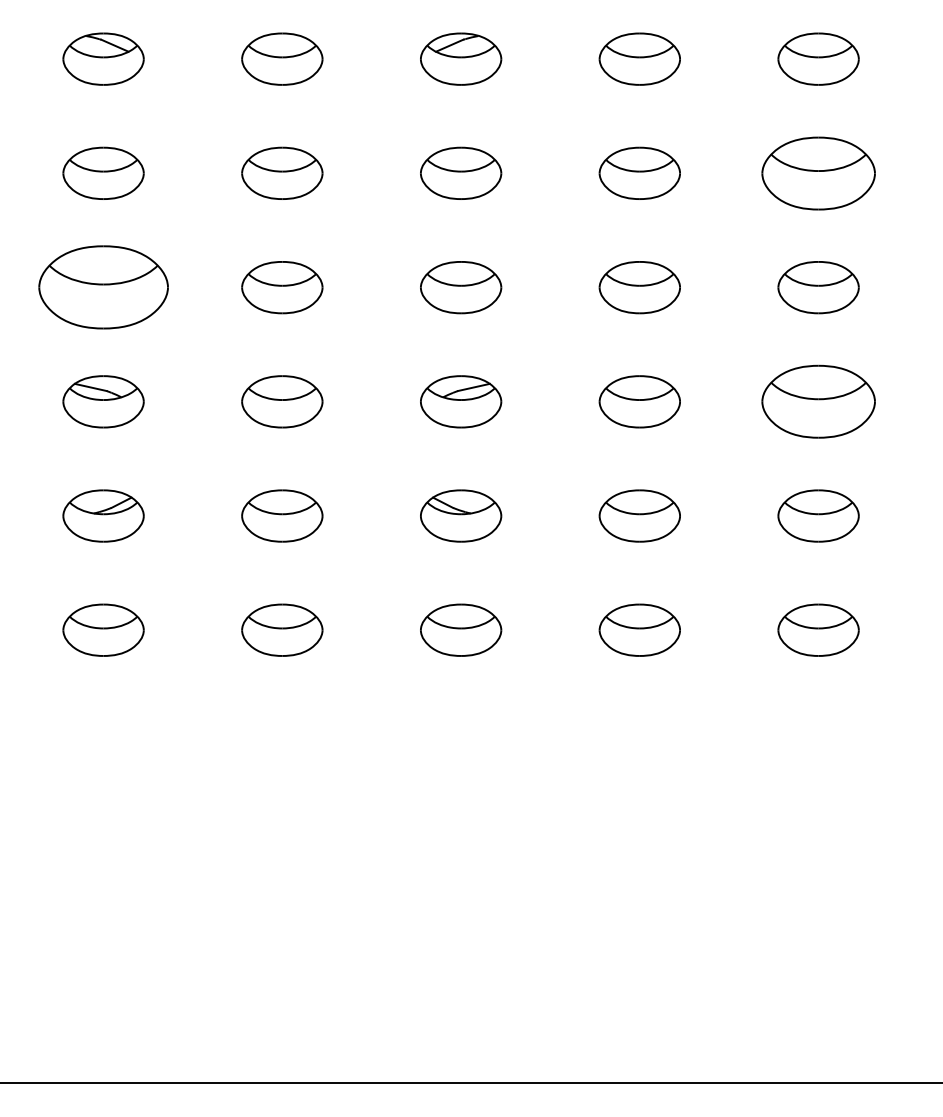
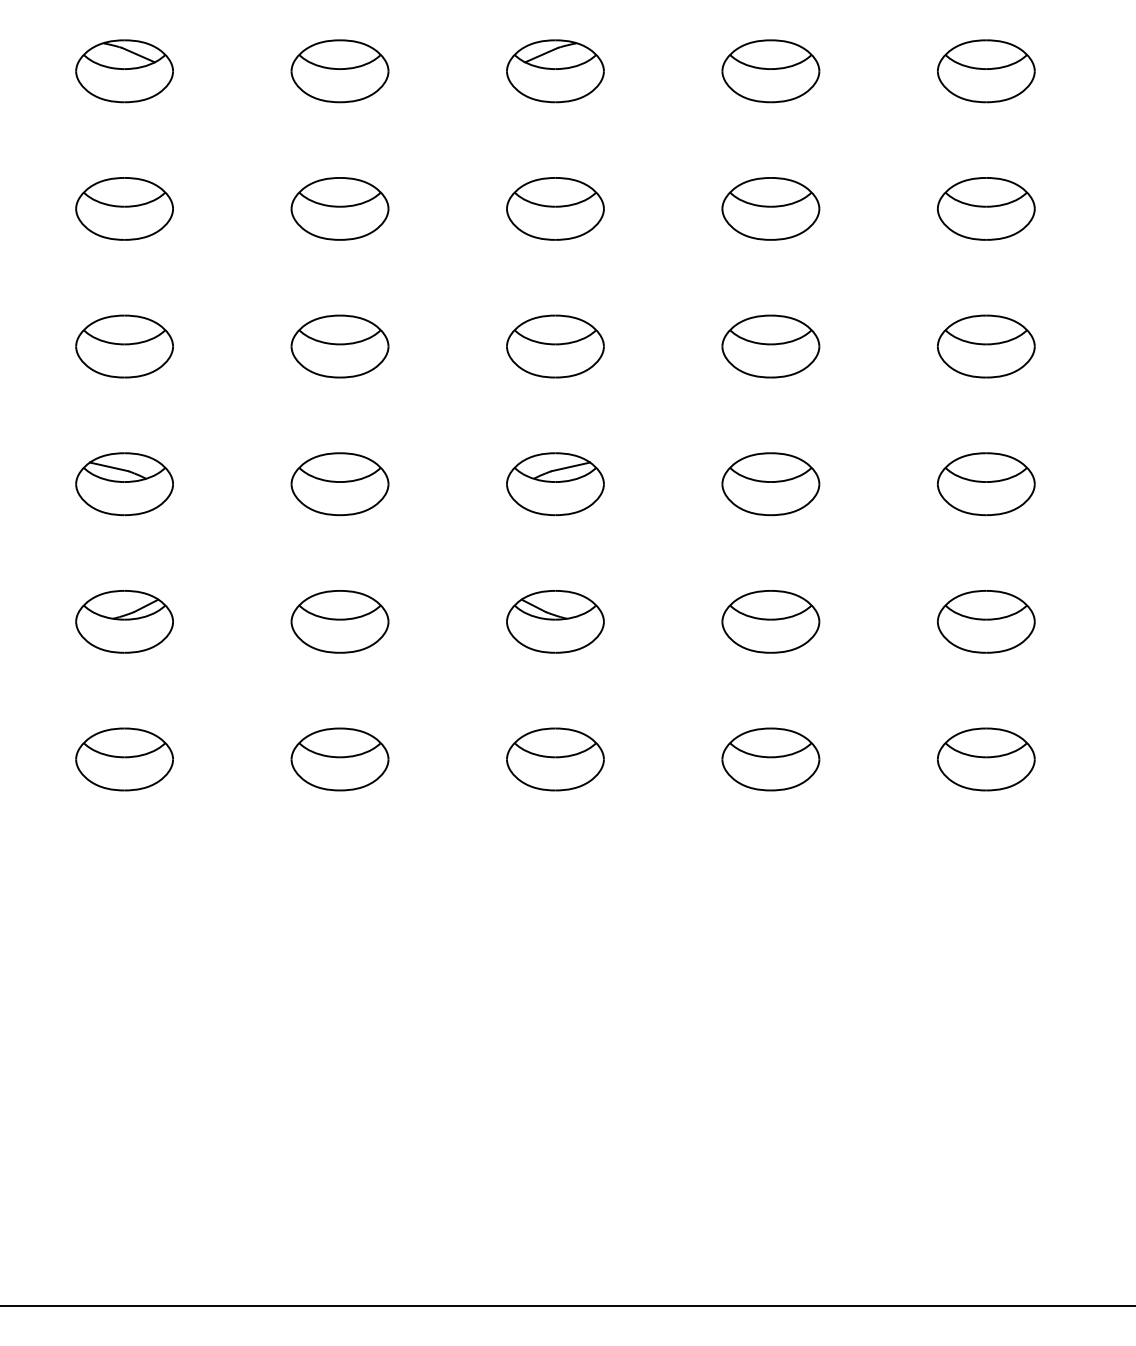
part: (818, 172) -> (986, 207), size x0.71
part: (103, 287) -> (124, 346), size x0.62
part: (818, 401) -> (986, 483), size x0.71

